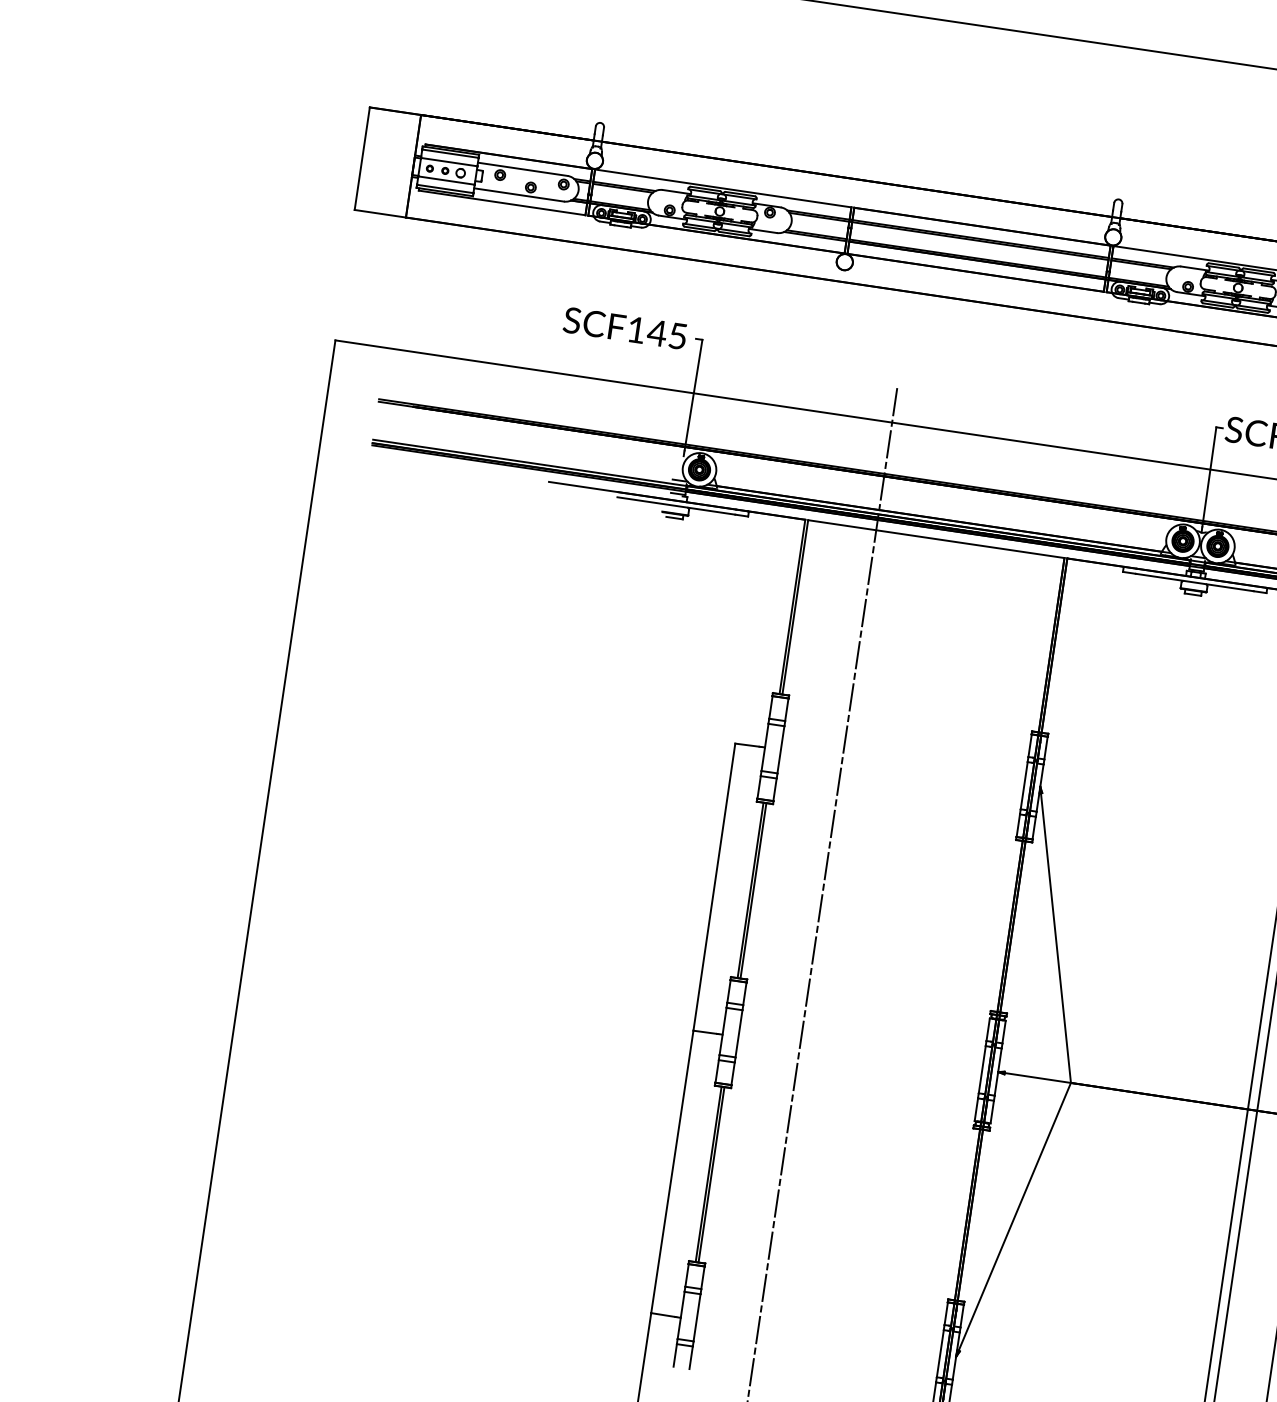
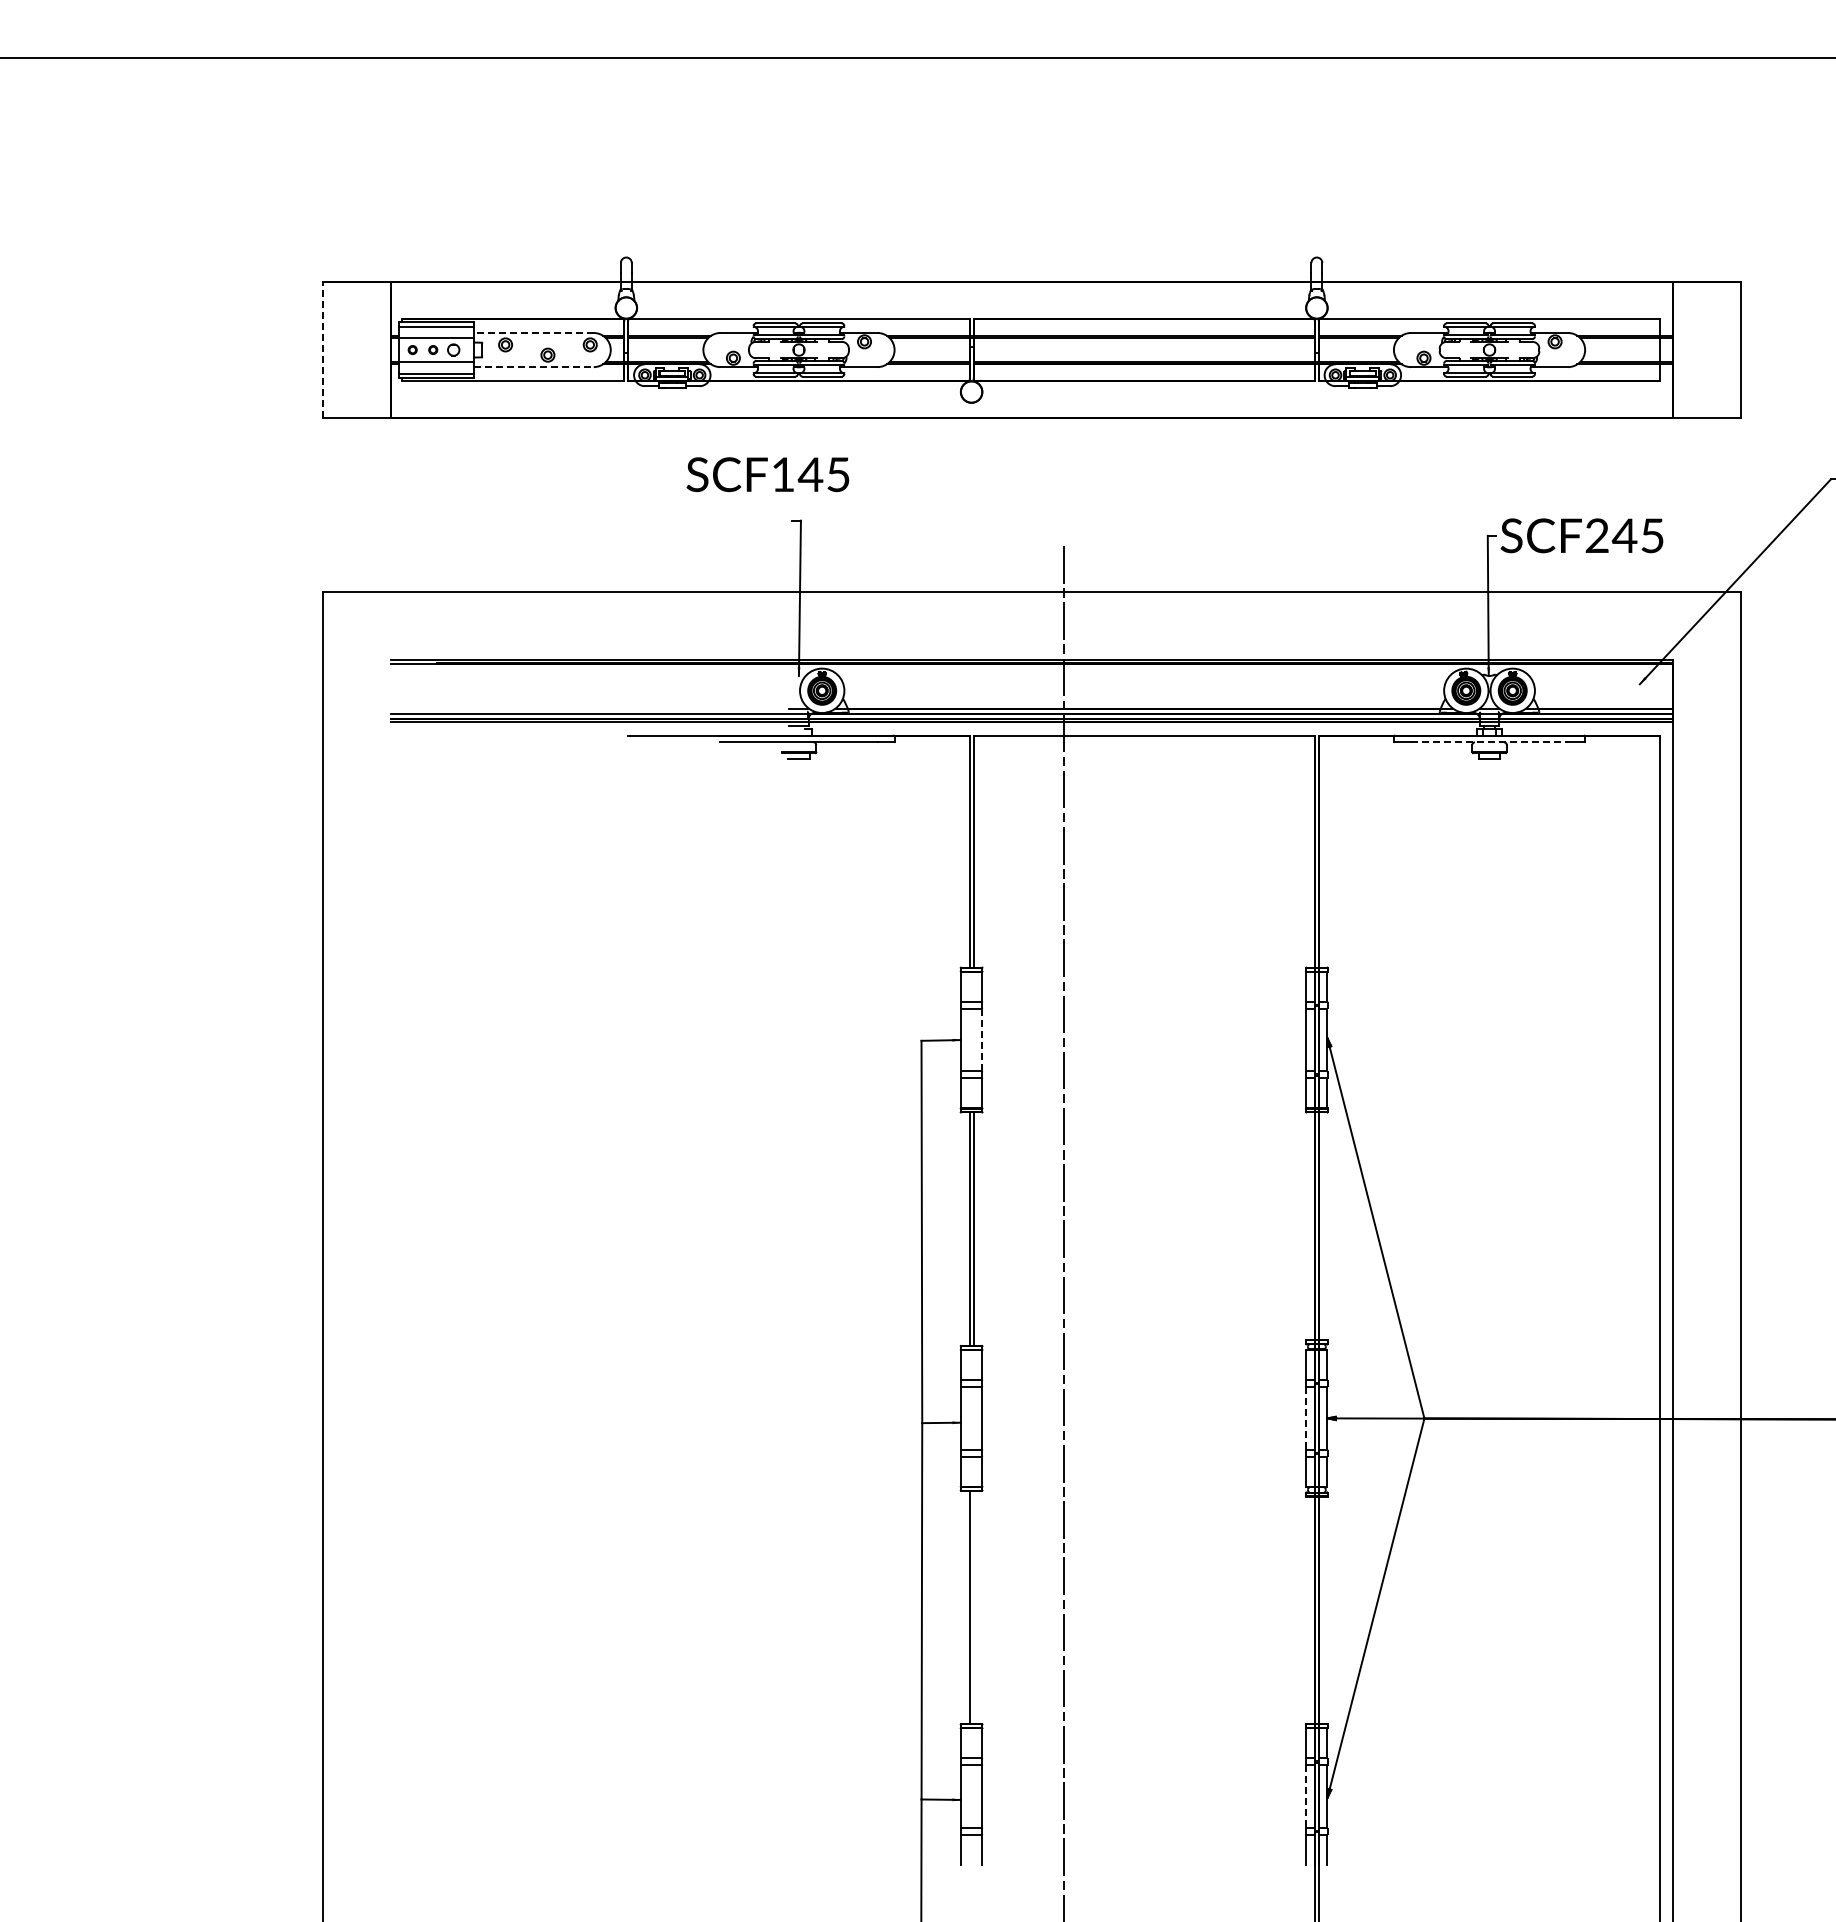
line: (362, 158) -> (322, 349), solid -> dashed
line: (522, 168) -> (533, 332), solid -> dashed
line: (518, 195) -> (533, 367), solid -> dashed
text: (624, 328) -> (767, 474), moved
line: (1194, 582) -> (1489, 742), solid -> dashed
line: (781, 750) -> (982, 1040), solid -> dashed
line: (982, 1069) -> (1306, 1418), solid -> dashed
line: (711, 1174) -> (973, 1607), removed
line: (940, 1354) -> (1306, 1797), solid -> dashed

